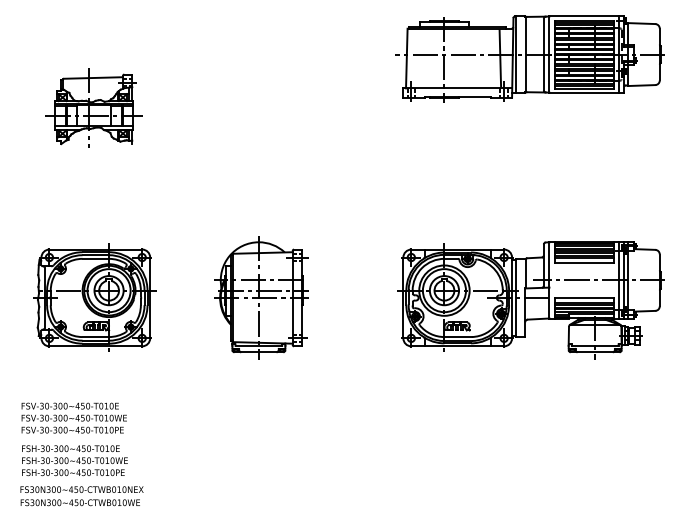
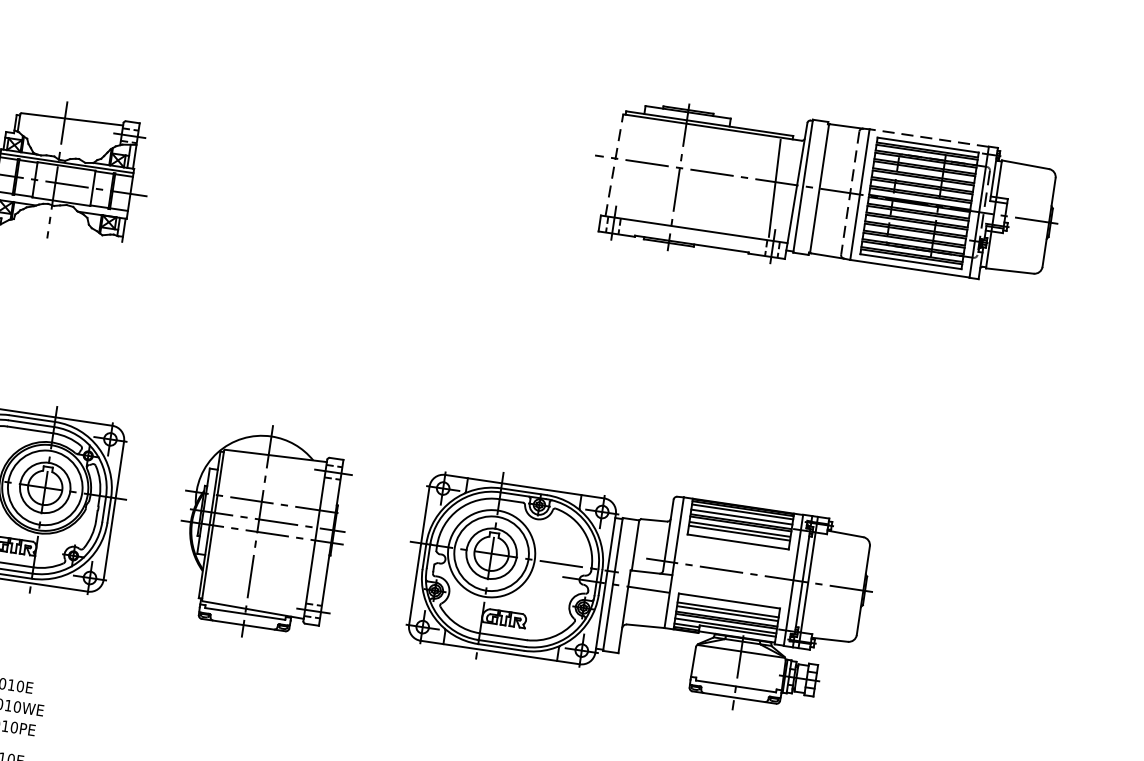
line: (584, 16) -> (929, 138), solid -> dashed
line: (543, 54) -> (849, 192), solid -> dashed
line: (406, 58) -> (613, 165), solid -> dashed
part: (261, 297) -> (261, 531), moved
part: (530, 300) -> (636, 592), moved

